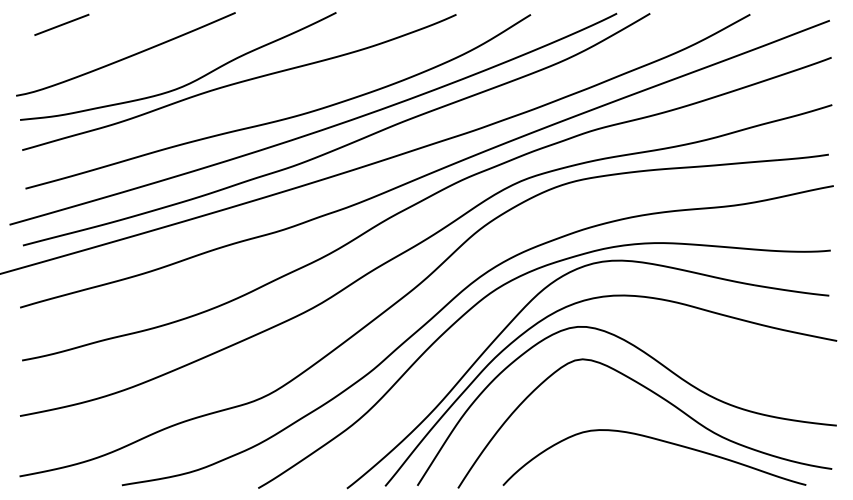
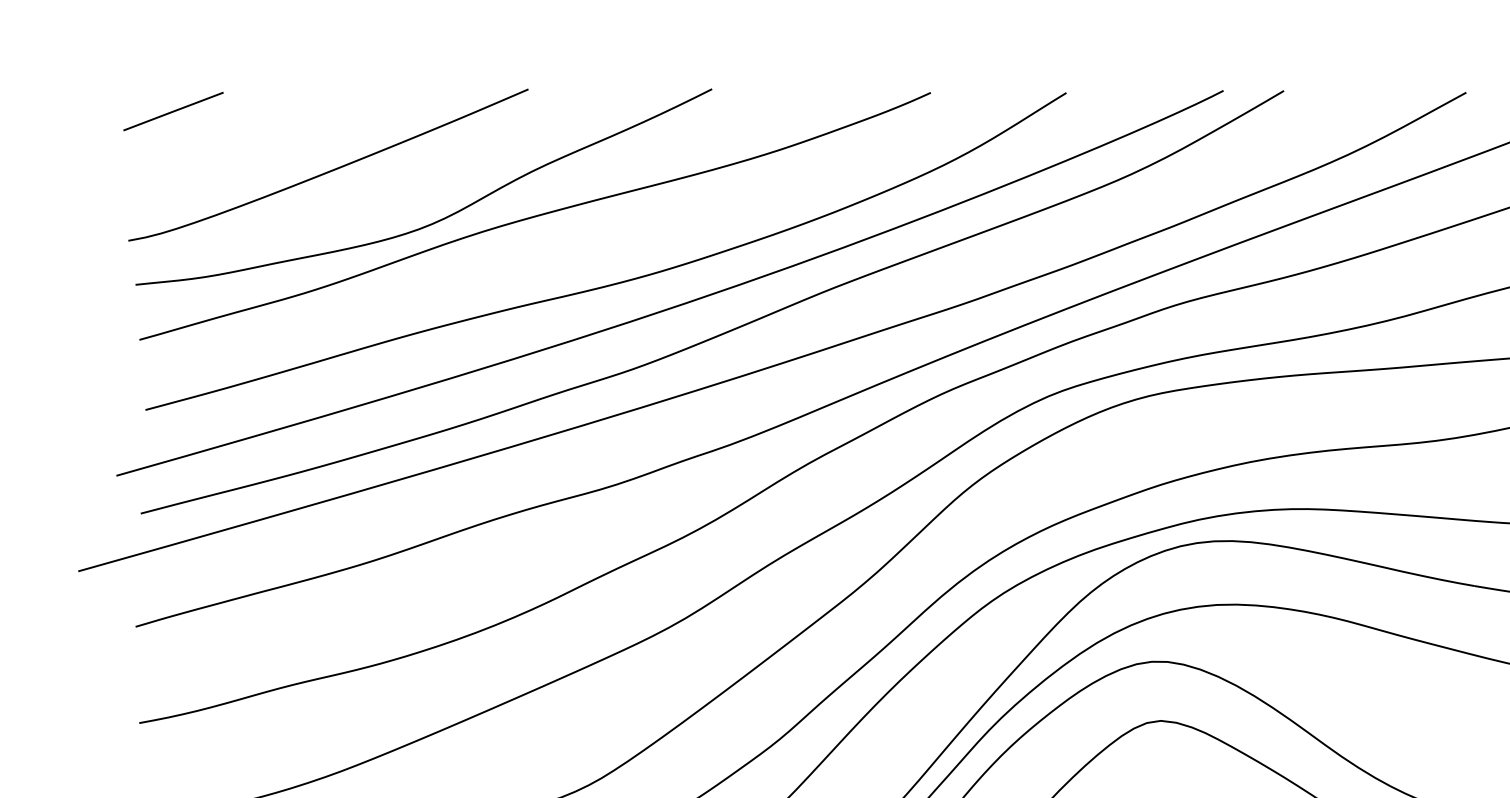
line: (61, 24) -> (172, 110), moved

